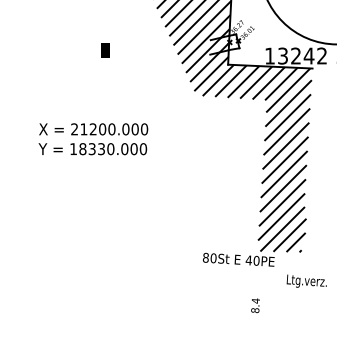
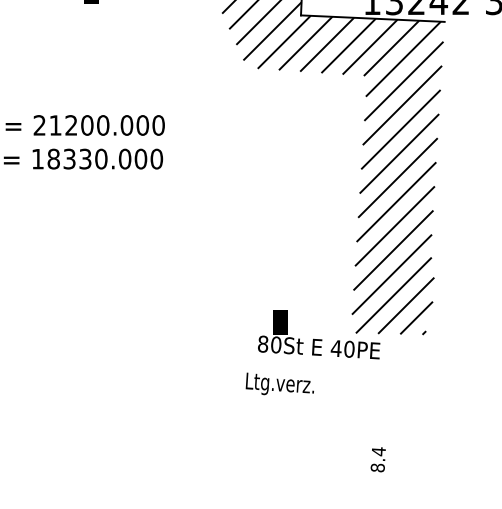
fill: (215, 244) -> (279, 321), added
text: (306, 280) -> (279, 382), moved
text: (255, 305) -> (378, 459), moved

